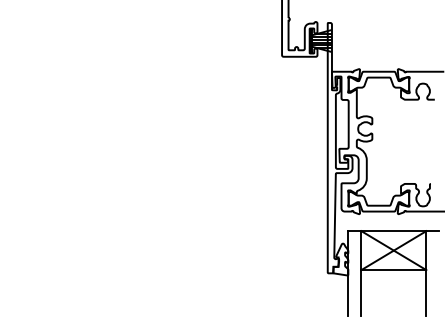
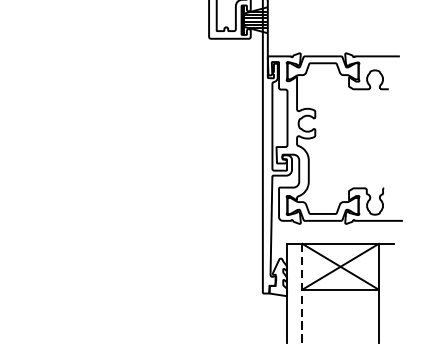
line: (361, 273) -> (302, 293), solid -> dashed

